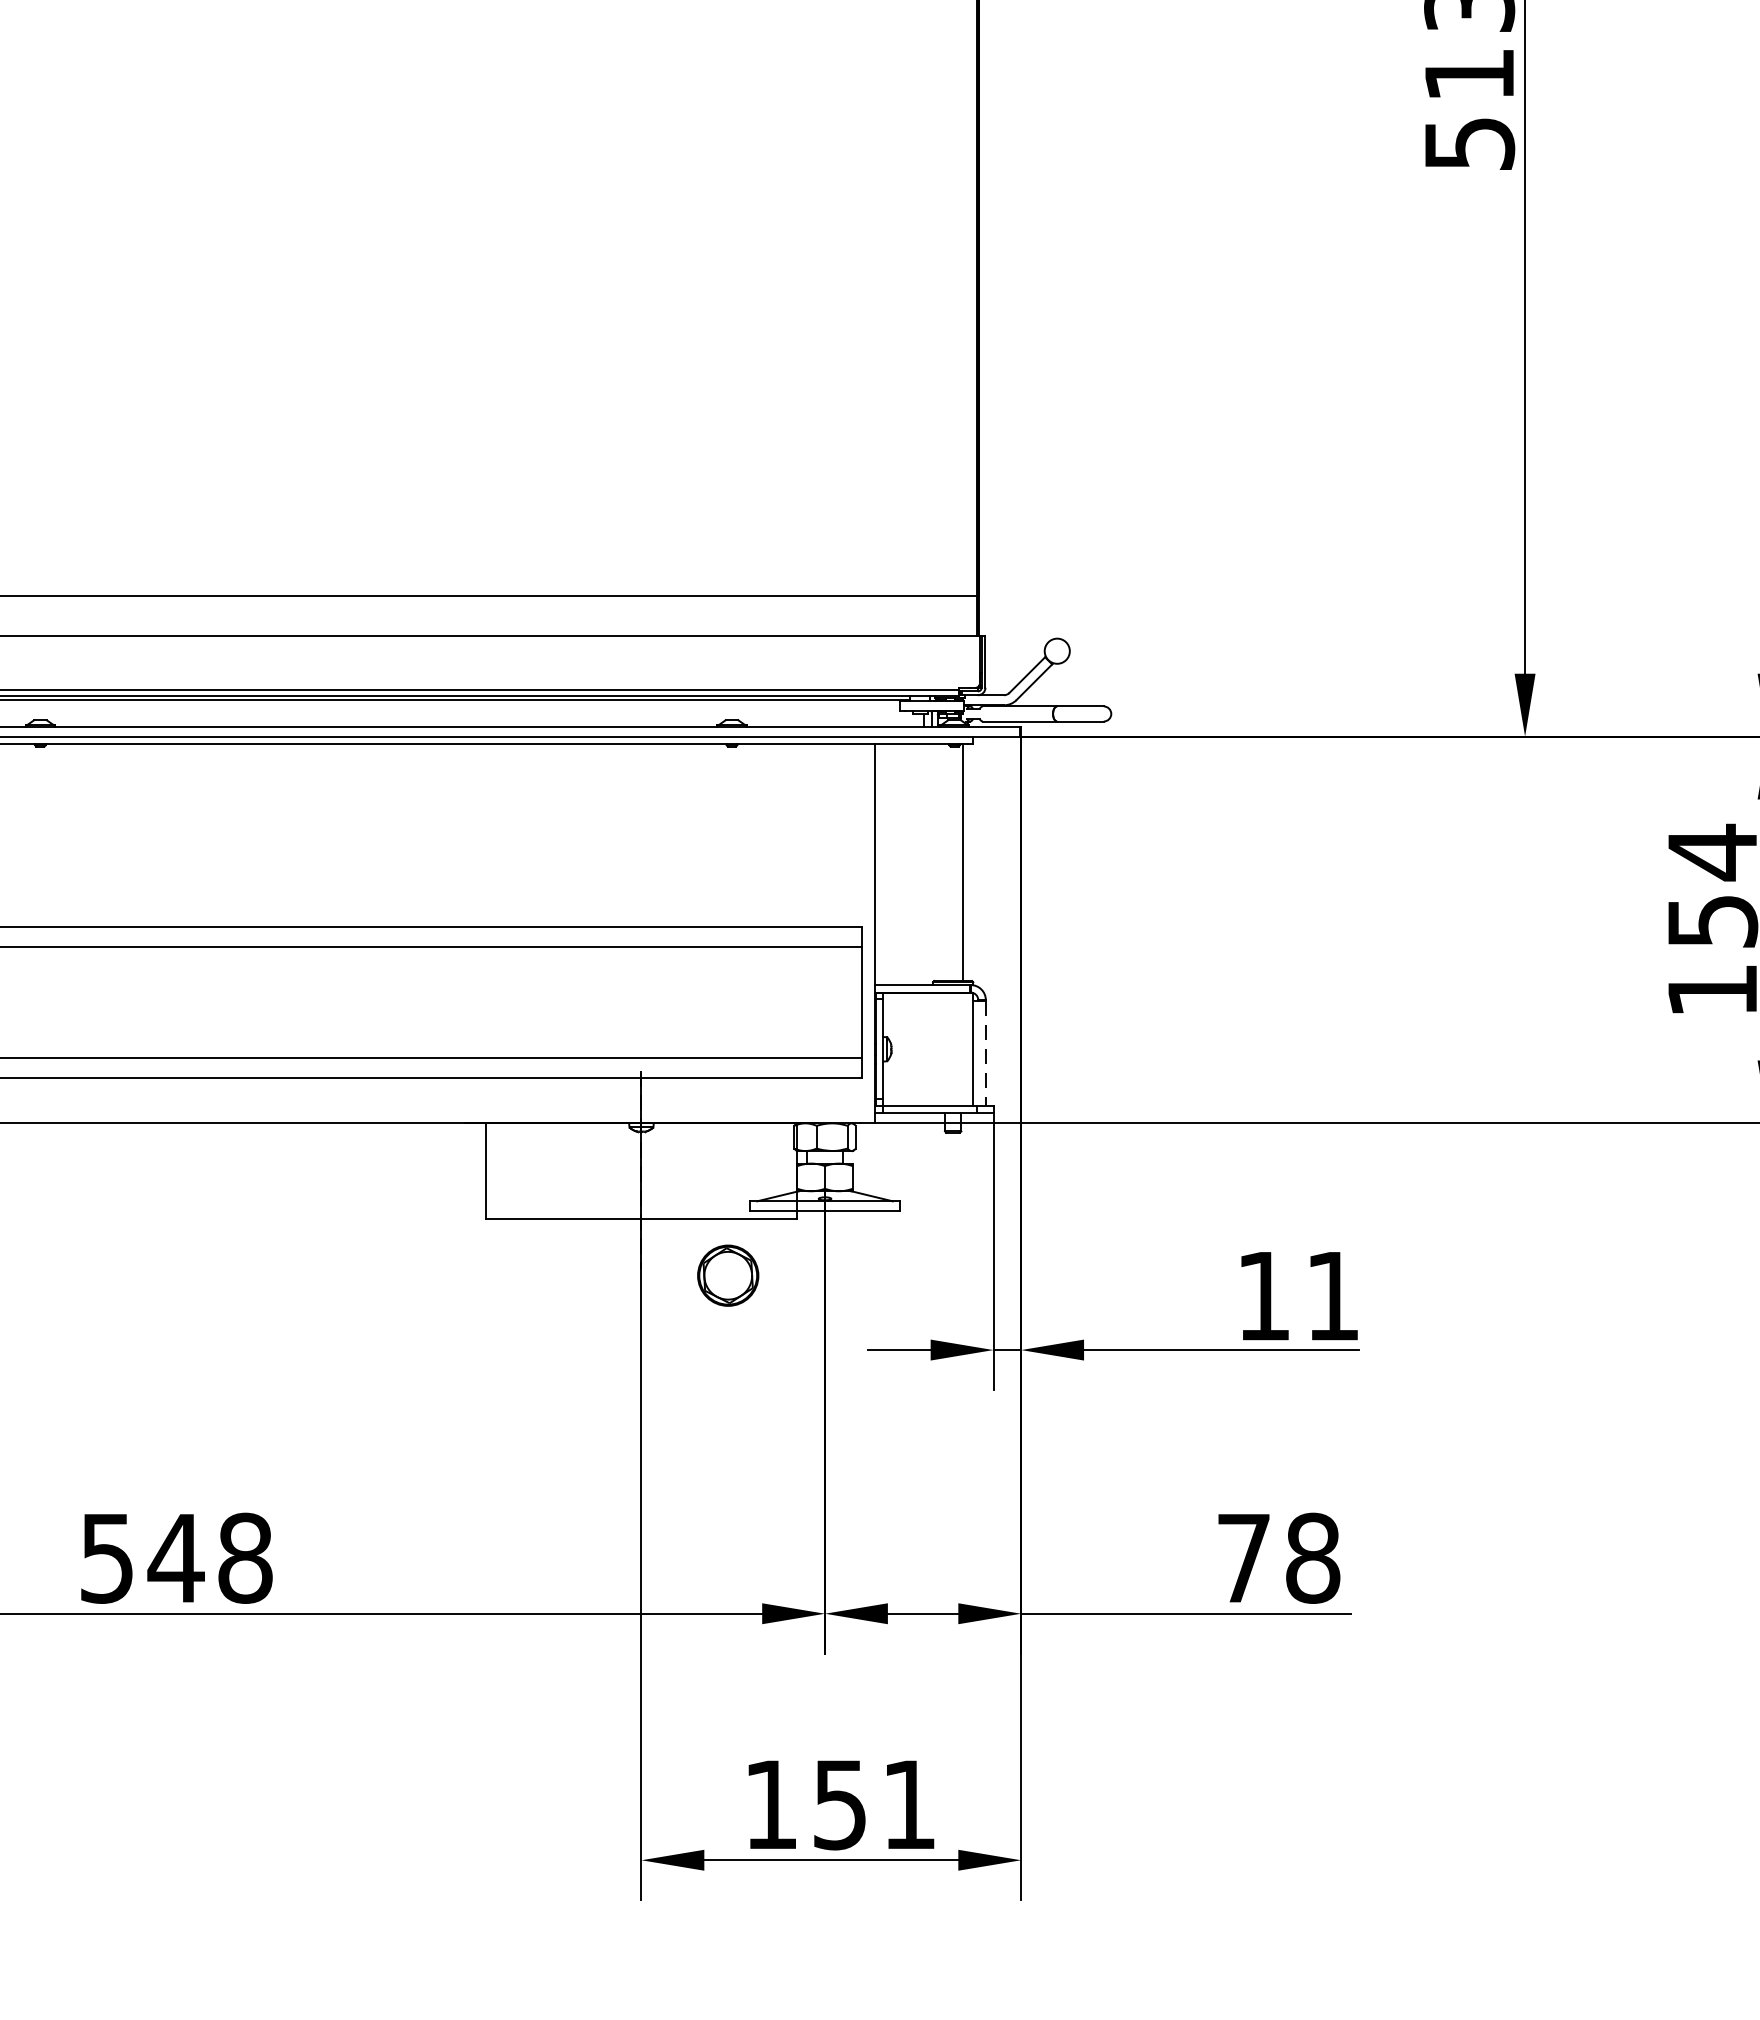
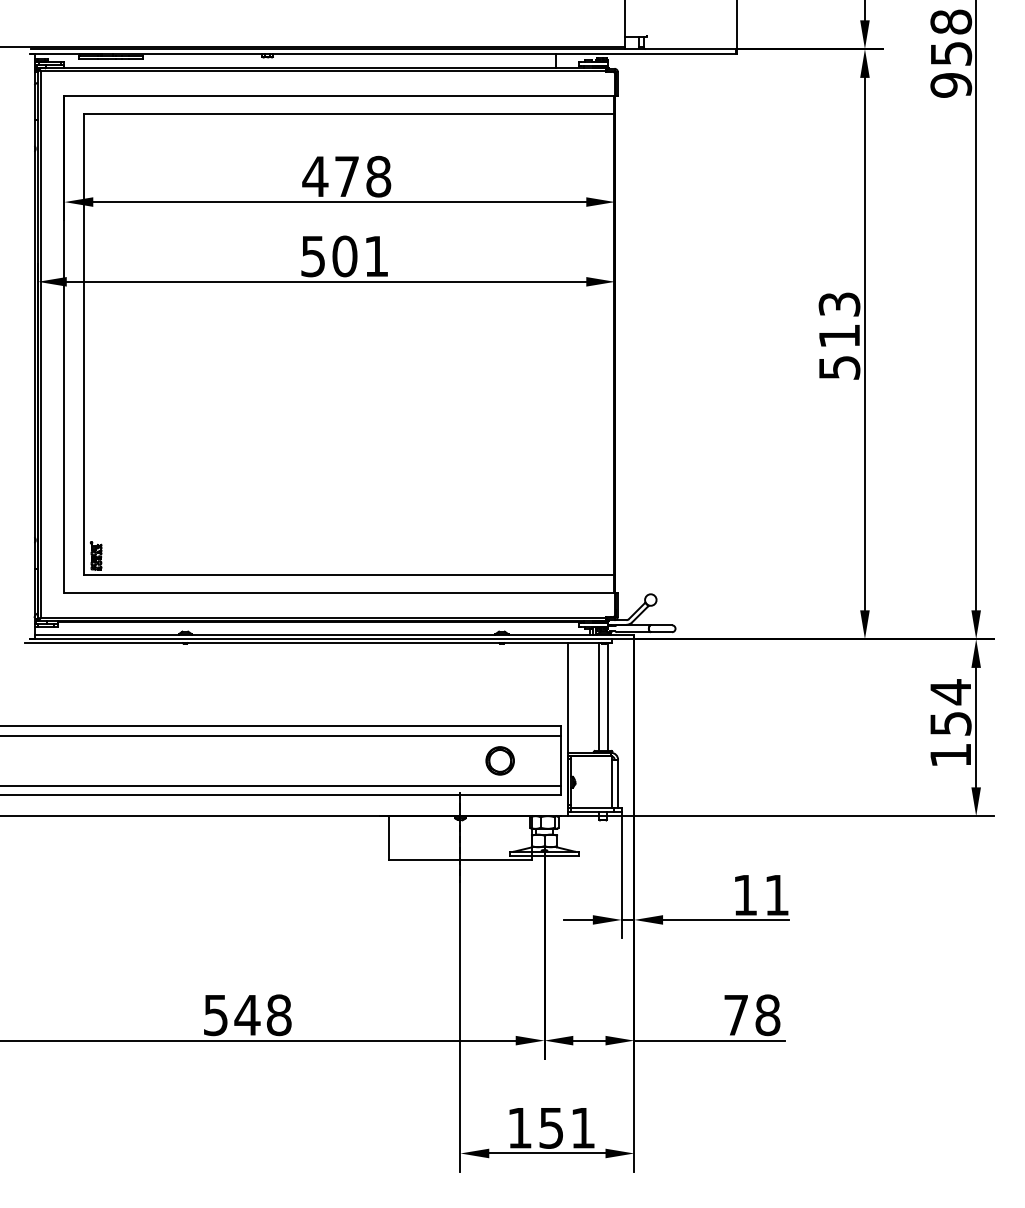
line: (942, 861) -> (598, 696), added
line: (986, 1054) -> (618, 784), dashed -> solid
part: (726, 1274) -> (499, 760), moved

